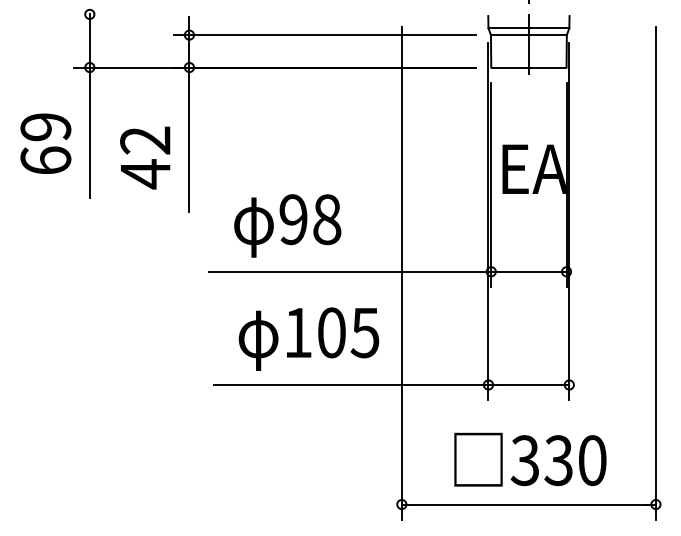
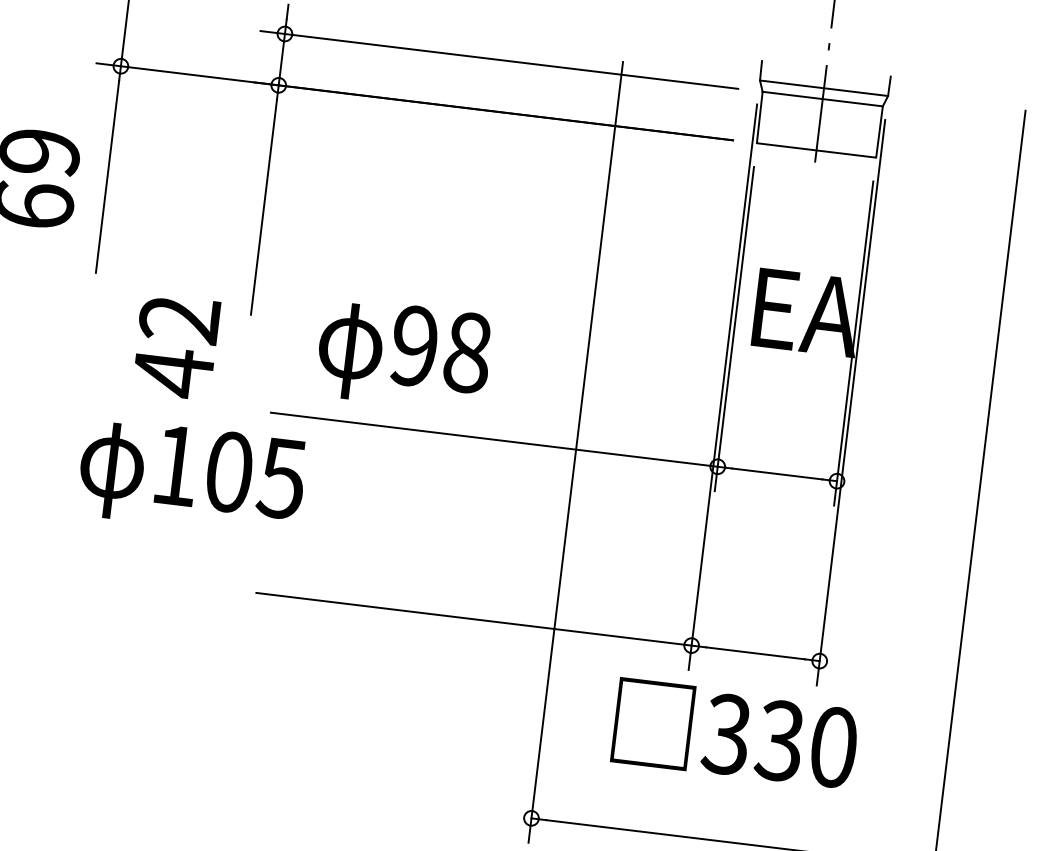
text: (145, 157) -> (176, 346), moved
text: (308, 338) -> (191, 476), moved
text: (530, 459) -> (735, 733), moved

